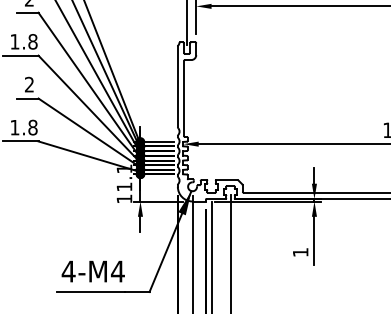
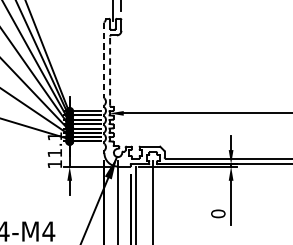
line: (177, 87) -> (104, 60), solid -> dashed
line: (183, 98) -> (109, 71), solid -> dashed
text: (300, 252) -> (218, 213), 1 -> 0

